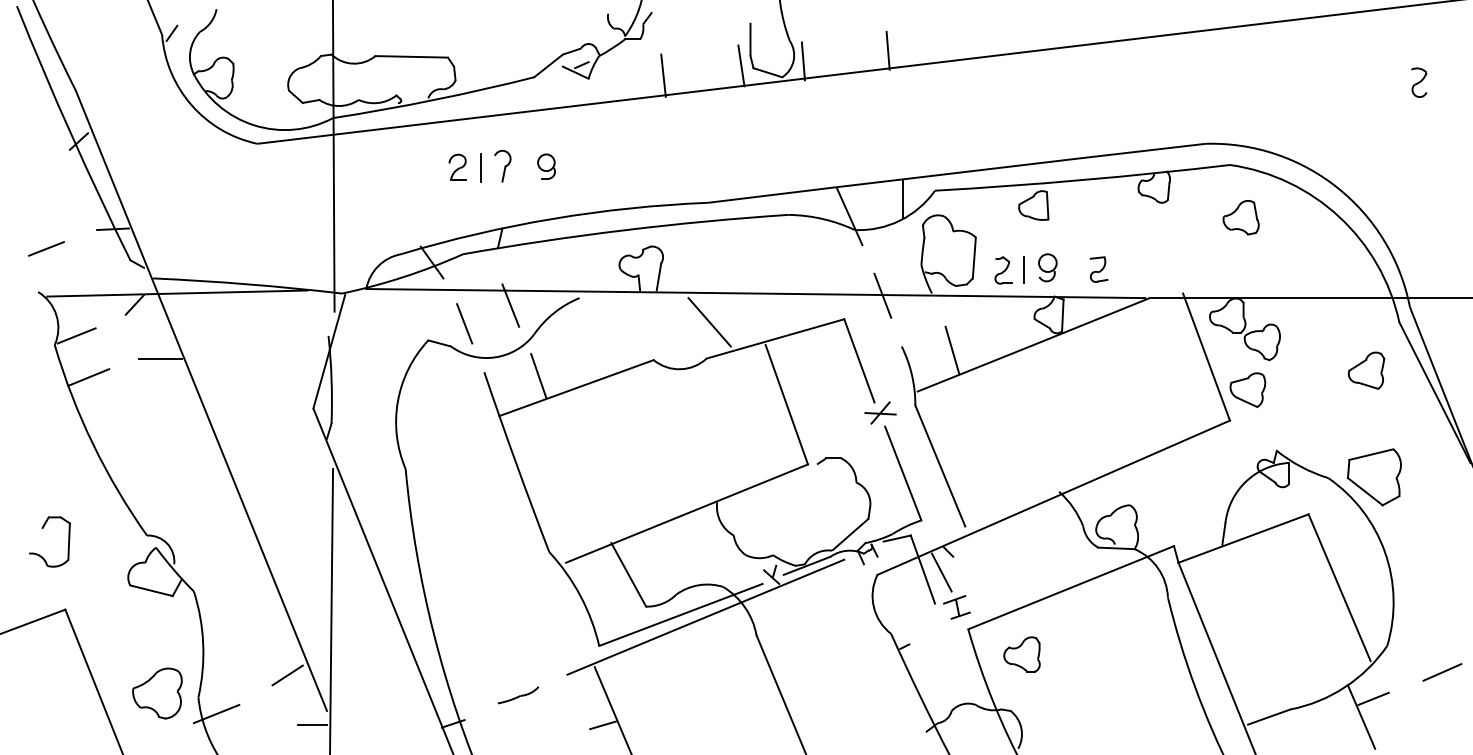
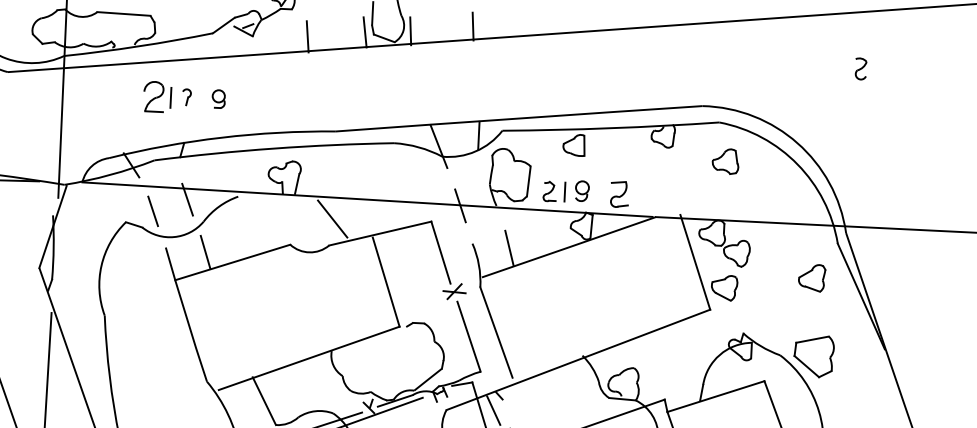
part: (502, 165) -> (186, 96), size x0.7
part: (457, 166) -> (153, 95), size x1.6
part: (1098, 269) -> (619, 194), size x1.4

